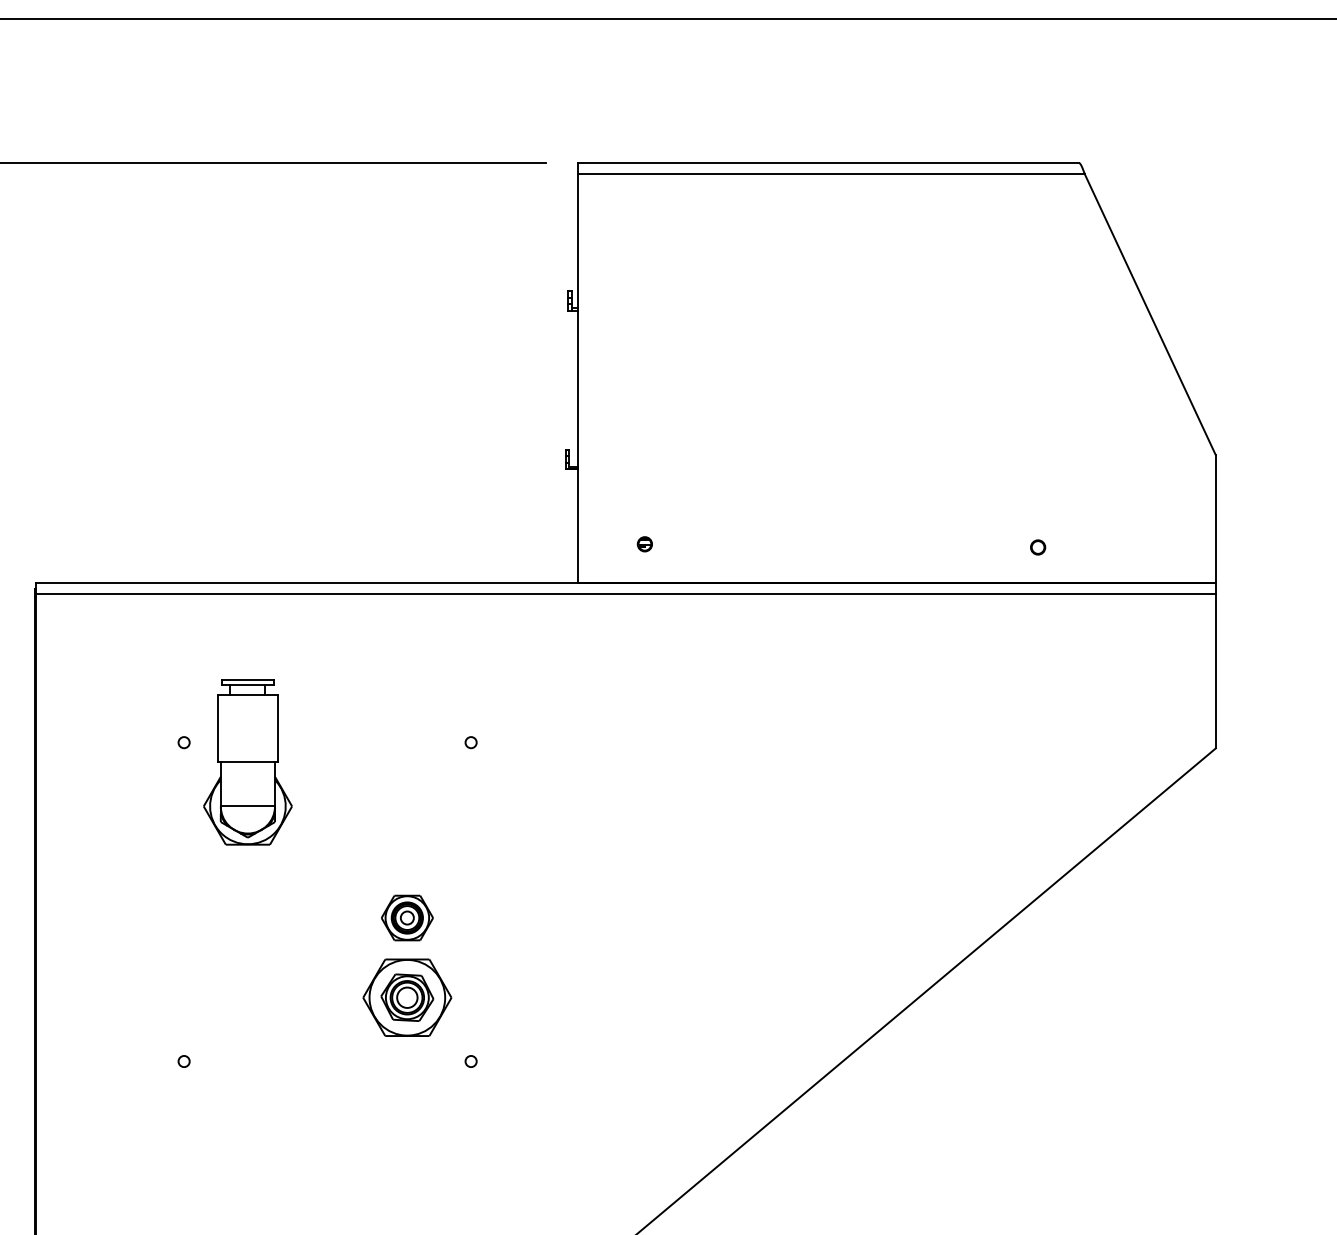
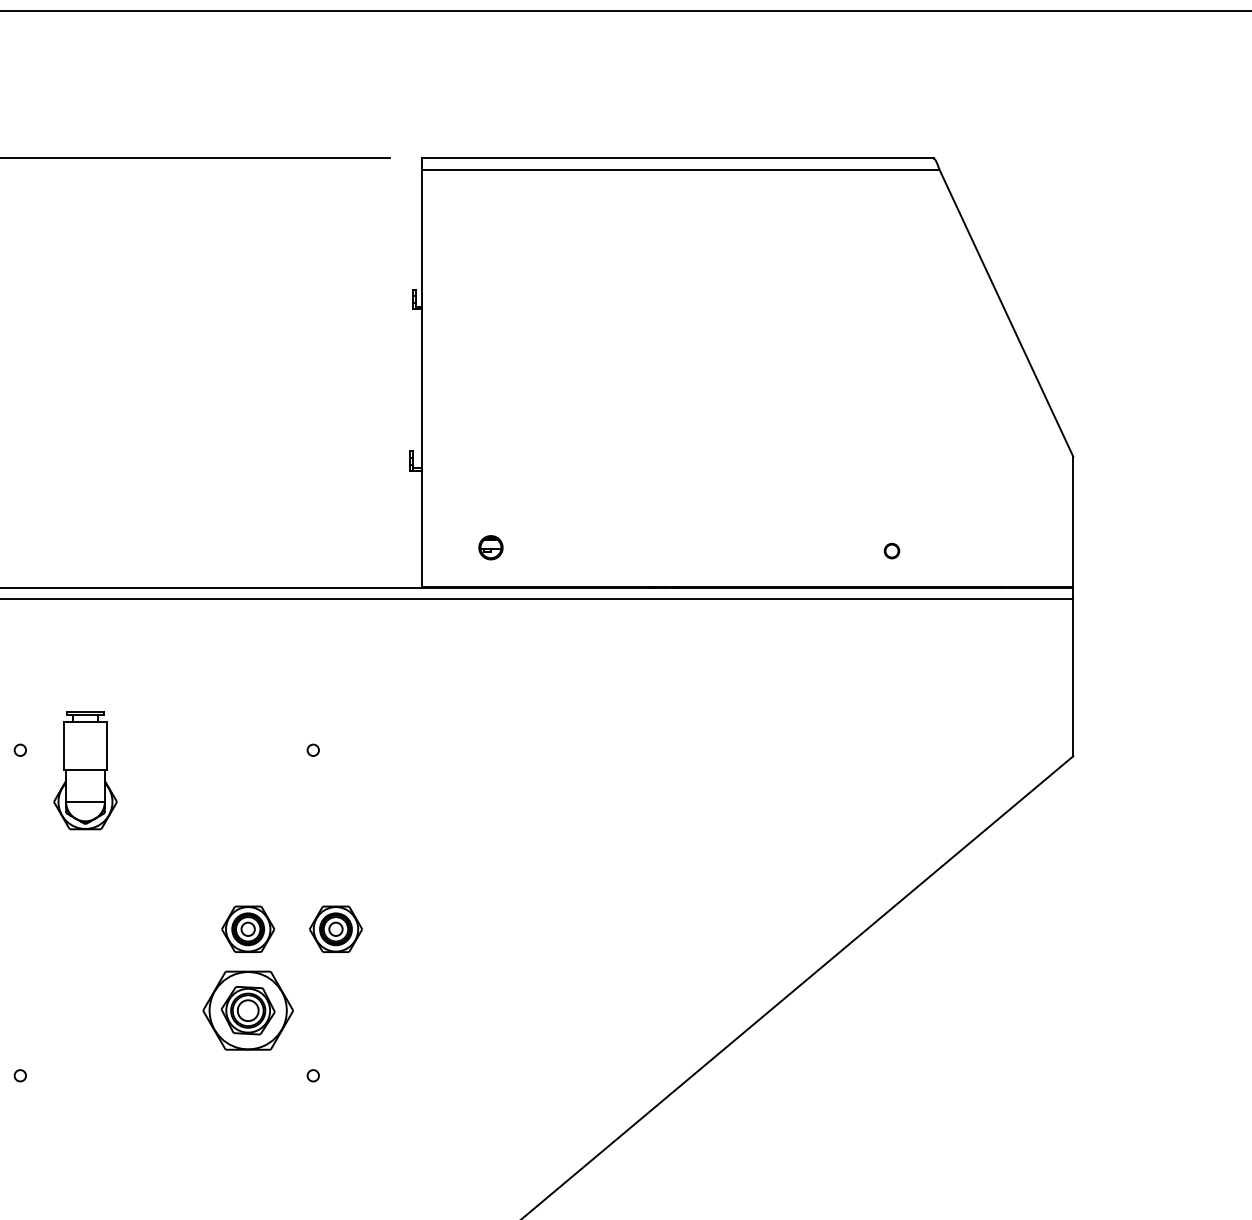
part: (644, 544) -> (490, 548), size x1.6
part: (247, 762) -> (85, 770), size x0.7
part: (493, 917) -> (336, 928), added

